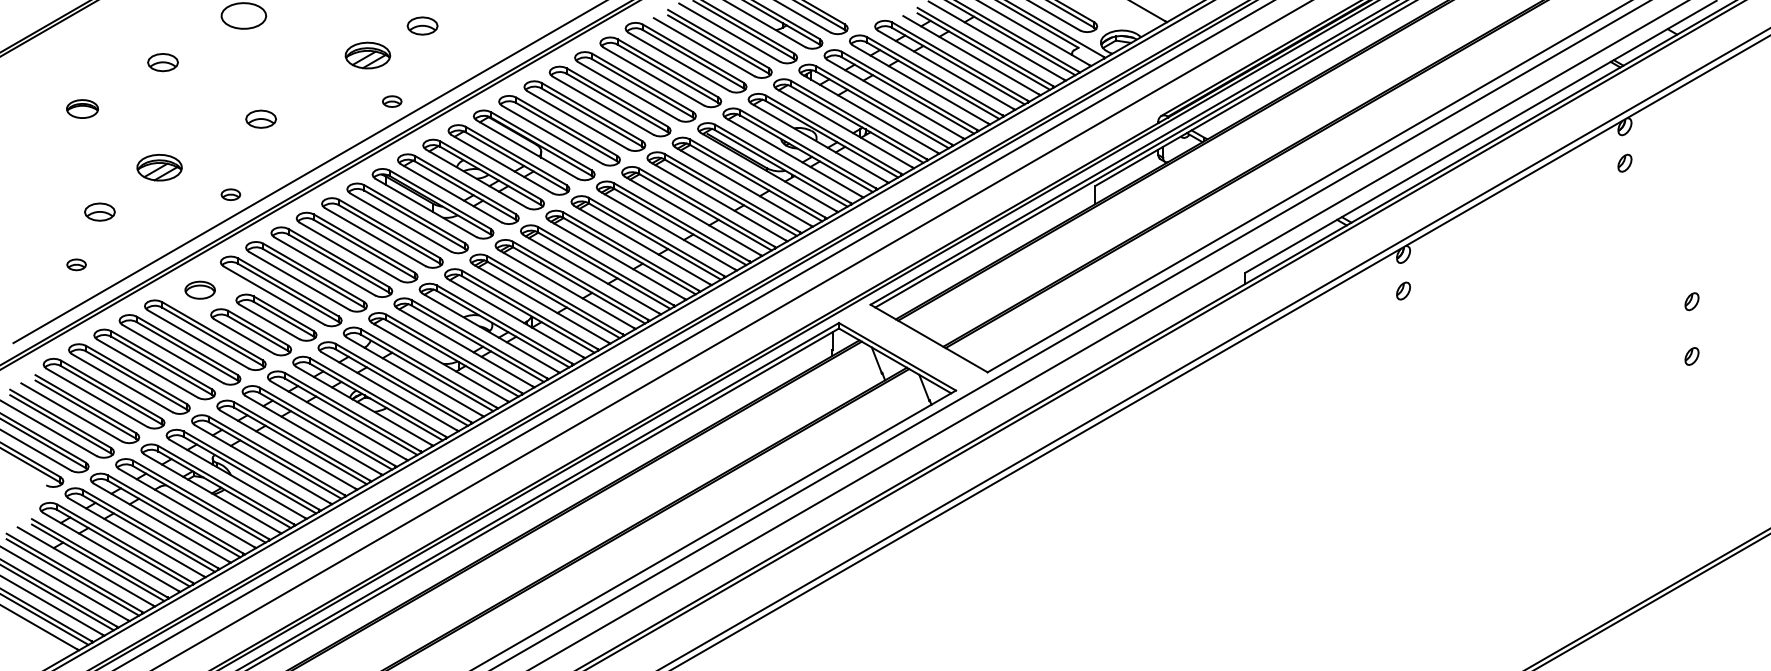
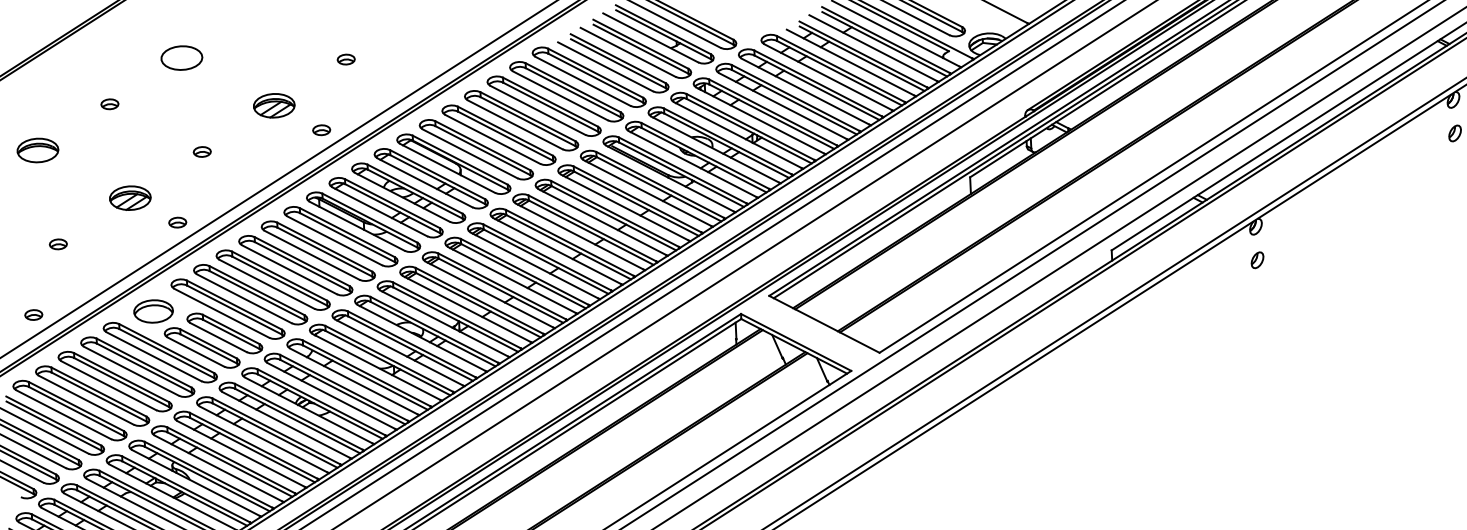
part: (422, 25) -> (346, 59), size x0.62
part: (367, 55) -> (273, 105), moved
part: (163, 62) -> (110, 104), size x0.62
part: (82, 108) -> (37, 149), size x1.43
part: (261, 118) -> (202, 151), size x0.62
part: (159, 167) -> (130, 198), moved
part: (99, 212) -> (57, 244), size x0.62
part: (76, 264) -> (33, 314), moved
part: (200, 290) -> (153, 311), size x1.43

